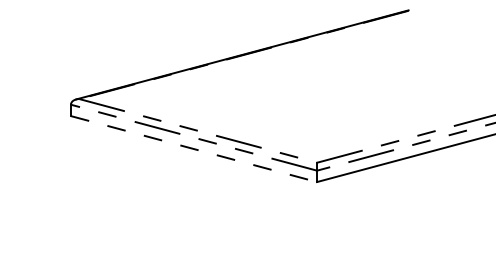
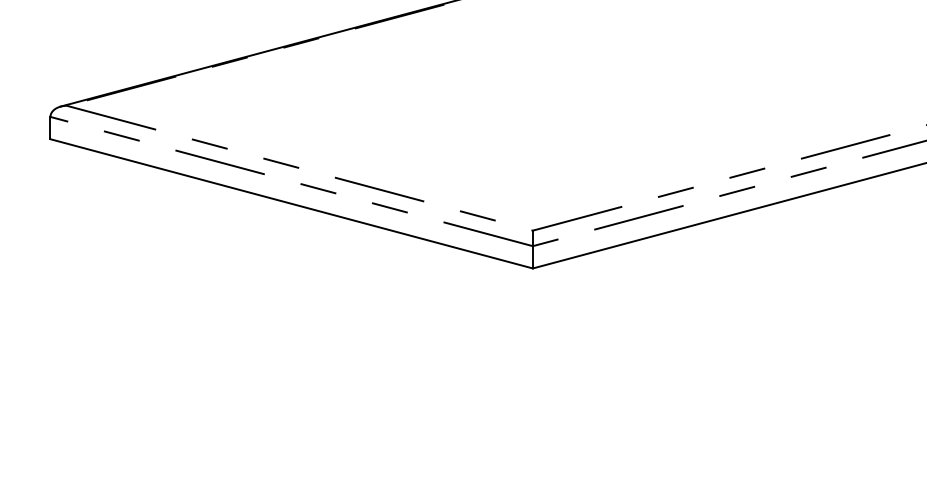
line: (194, 149) -> (292, 204), dashed -> solid

